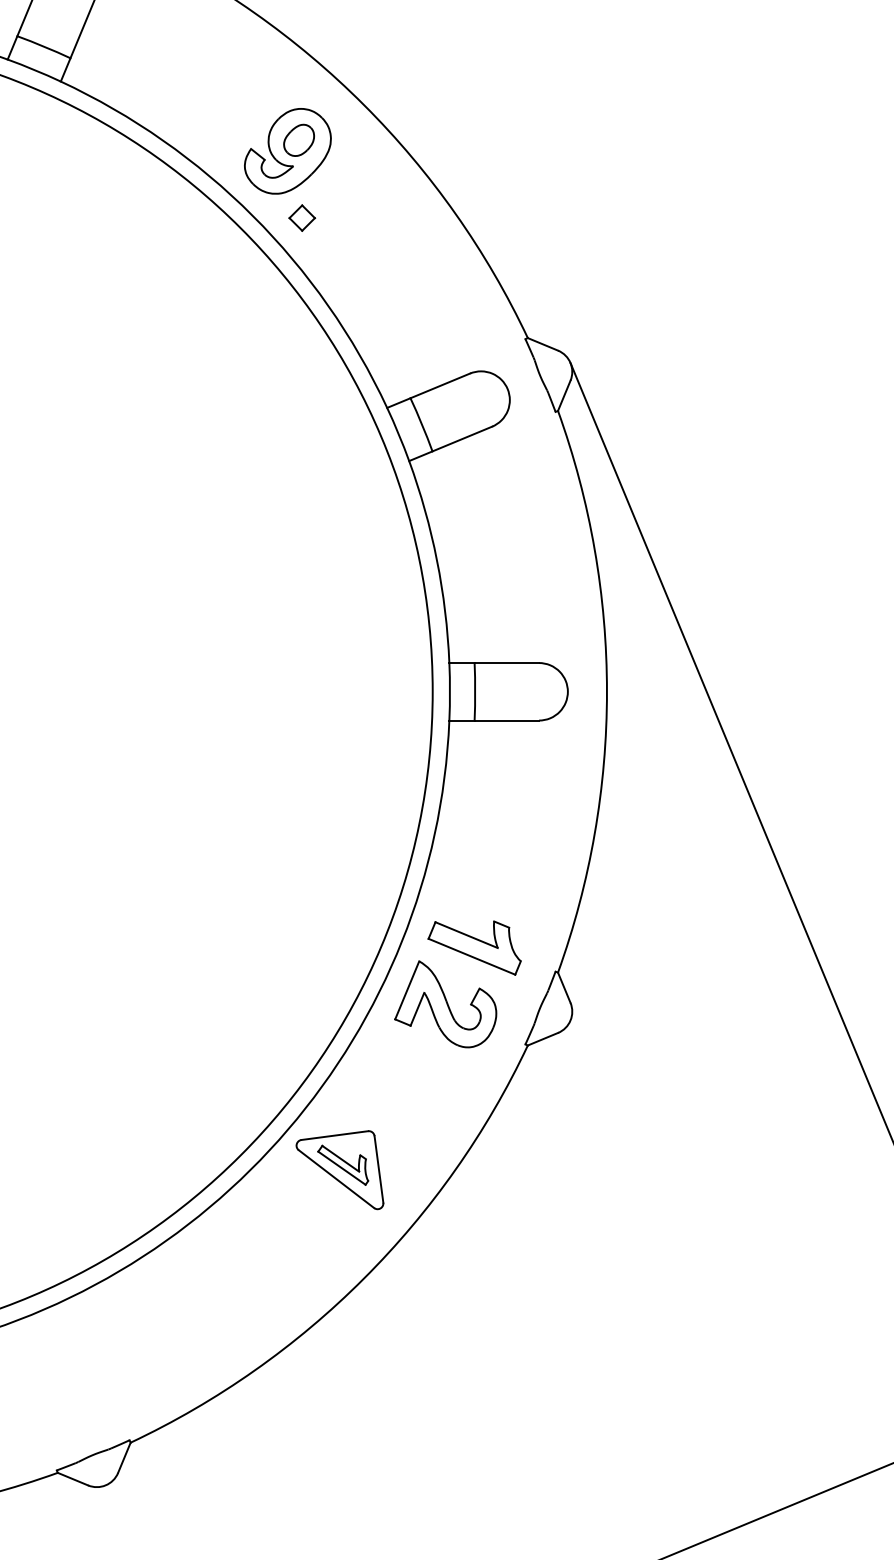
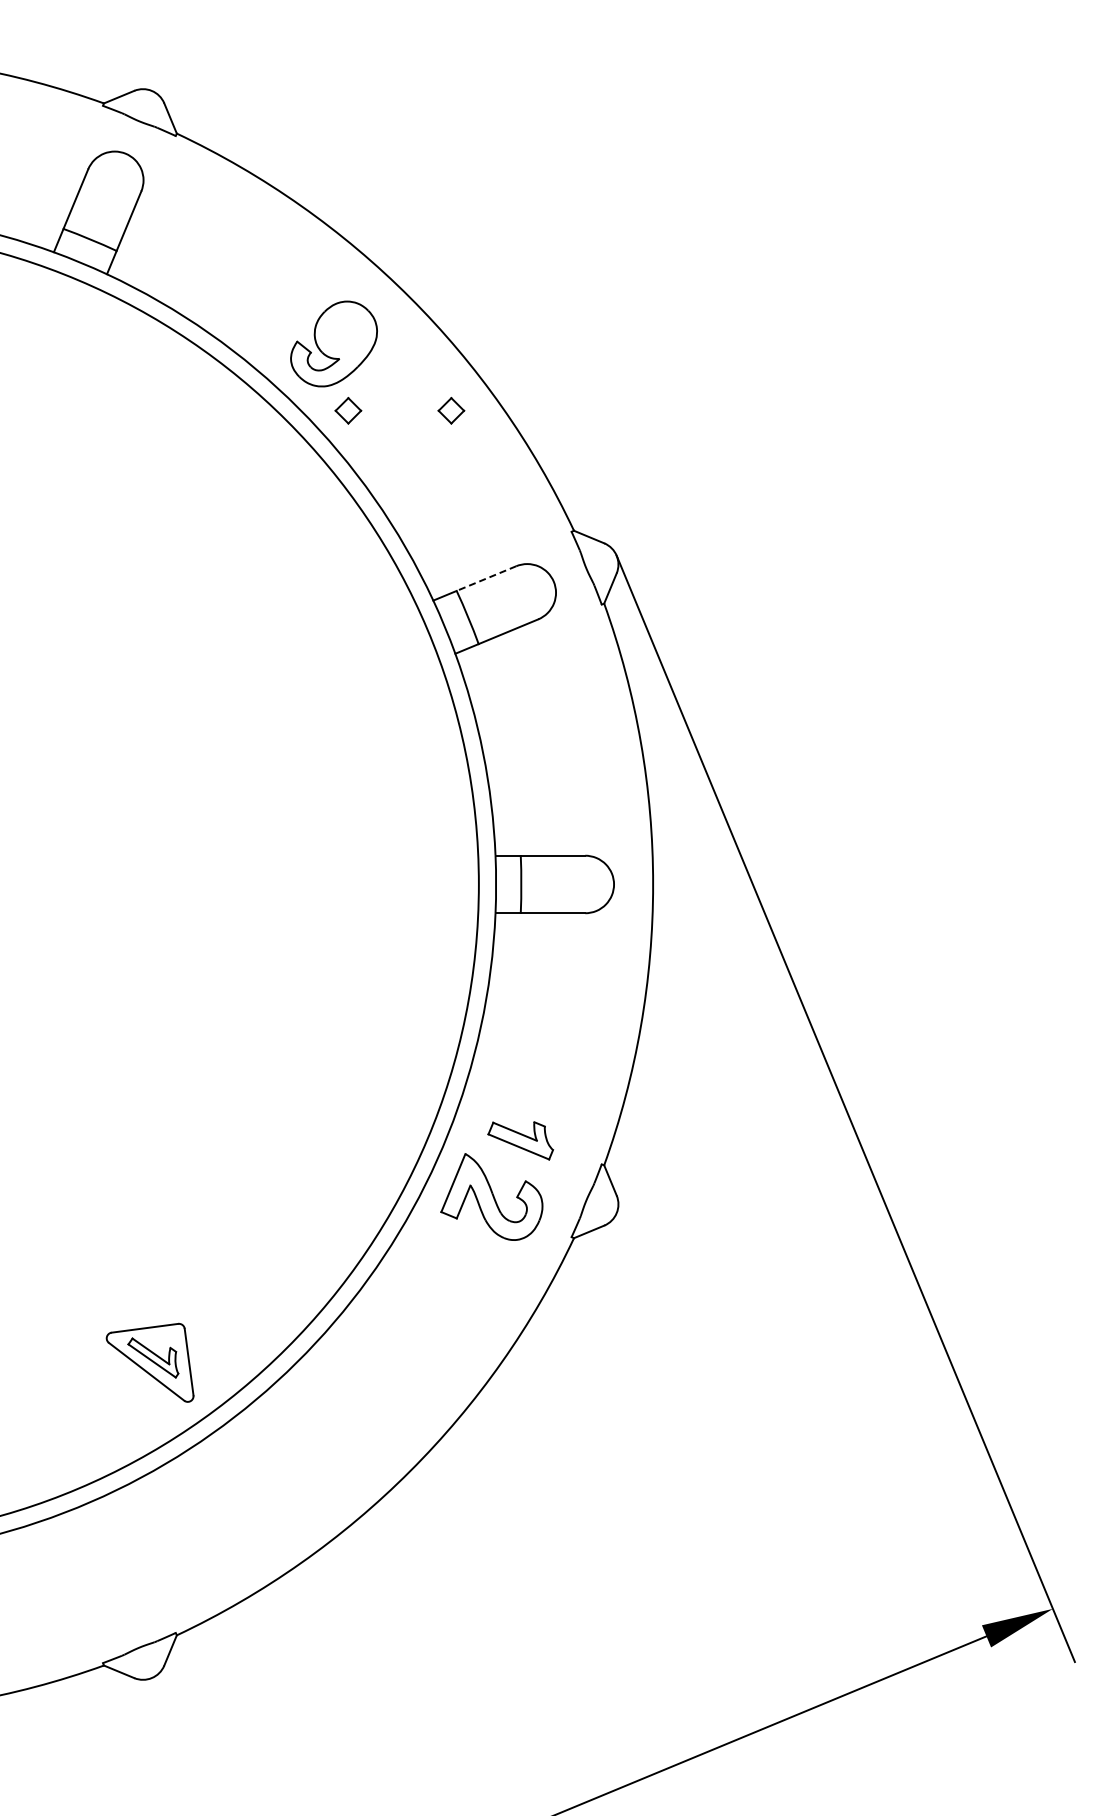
part: (299, 139) -> (345, 332), removed
part: (405, 217) -> (451, 410), added
line: (440, 385) -> (486, 578), solid -> dashed
part: (474, 947) -> (520, 1140), size x0.7
part: (339, 1169) -> (149, 1362), moved

